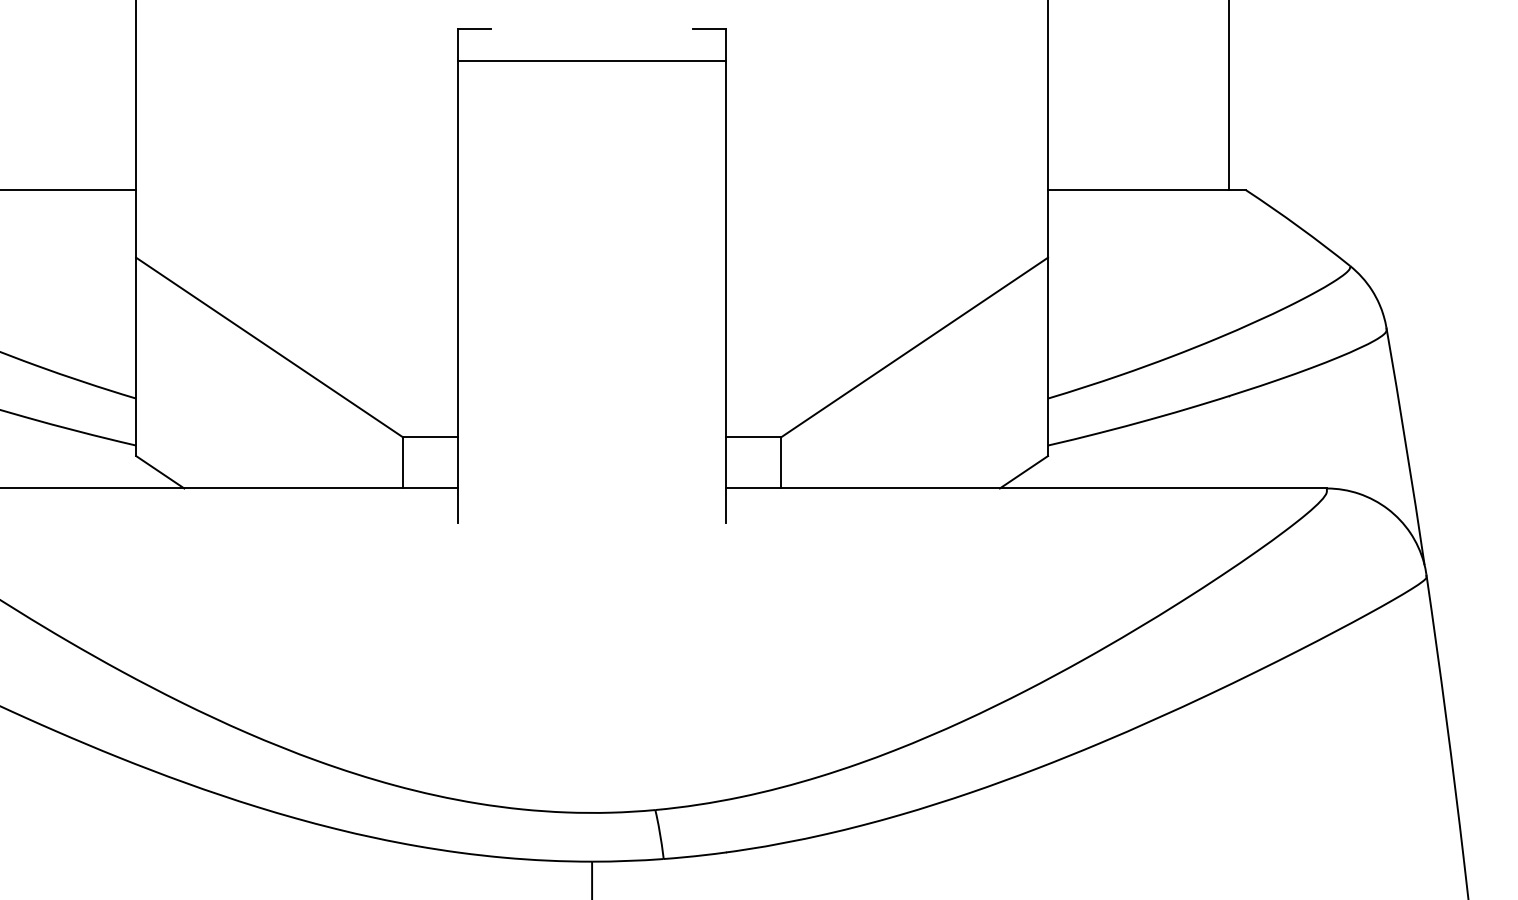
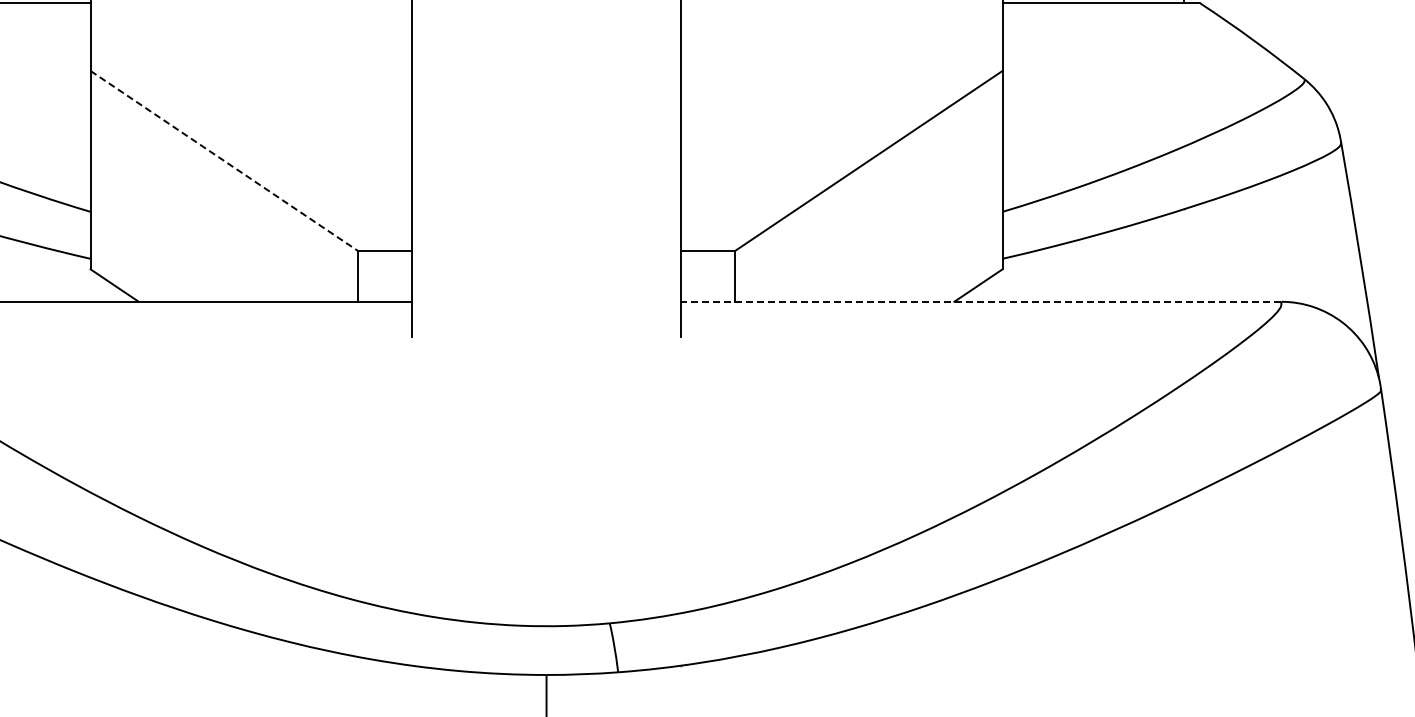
line: (269, 347) -> (223, 160), solid -> dashed
line: (1026, 488) -> (980, 301), solid -> dashed

